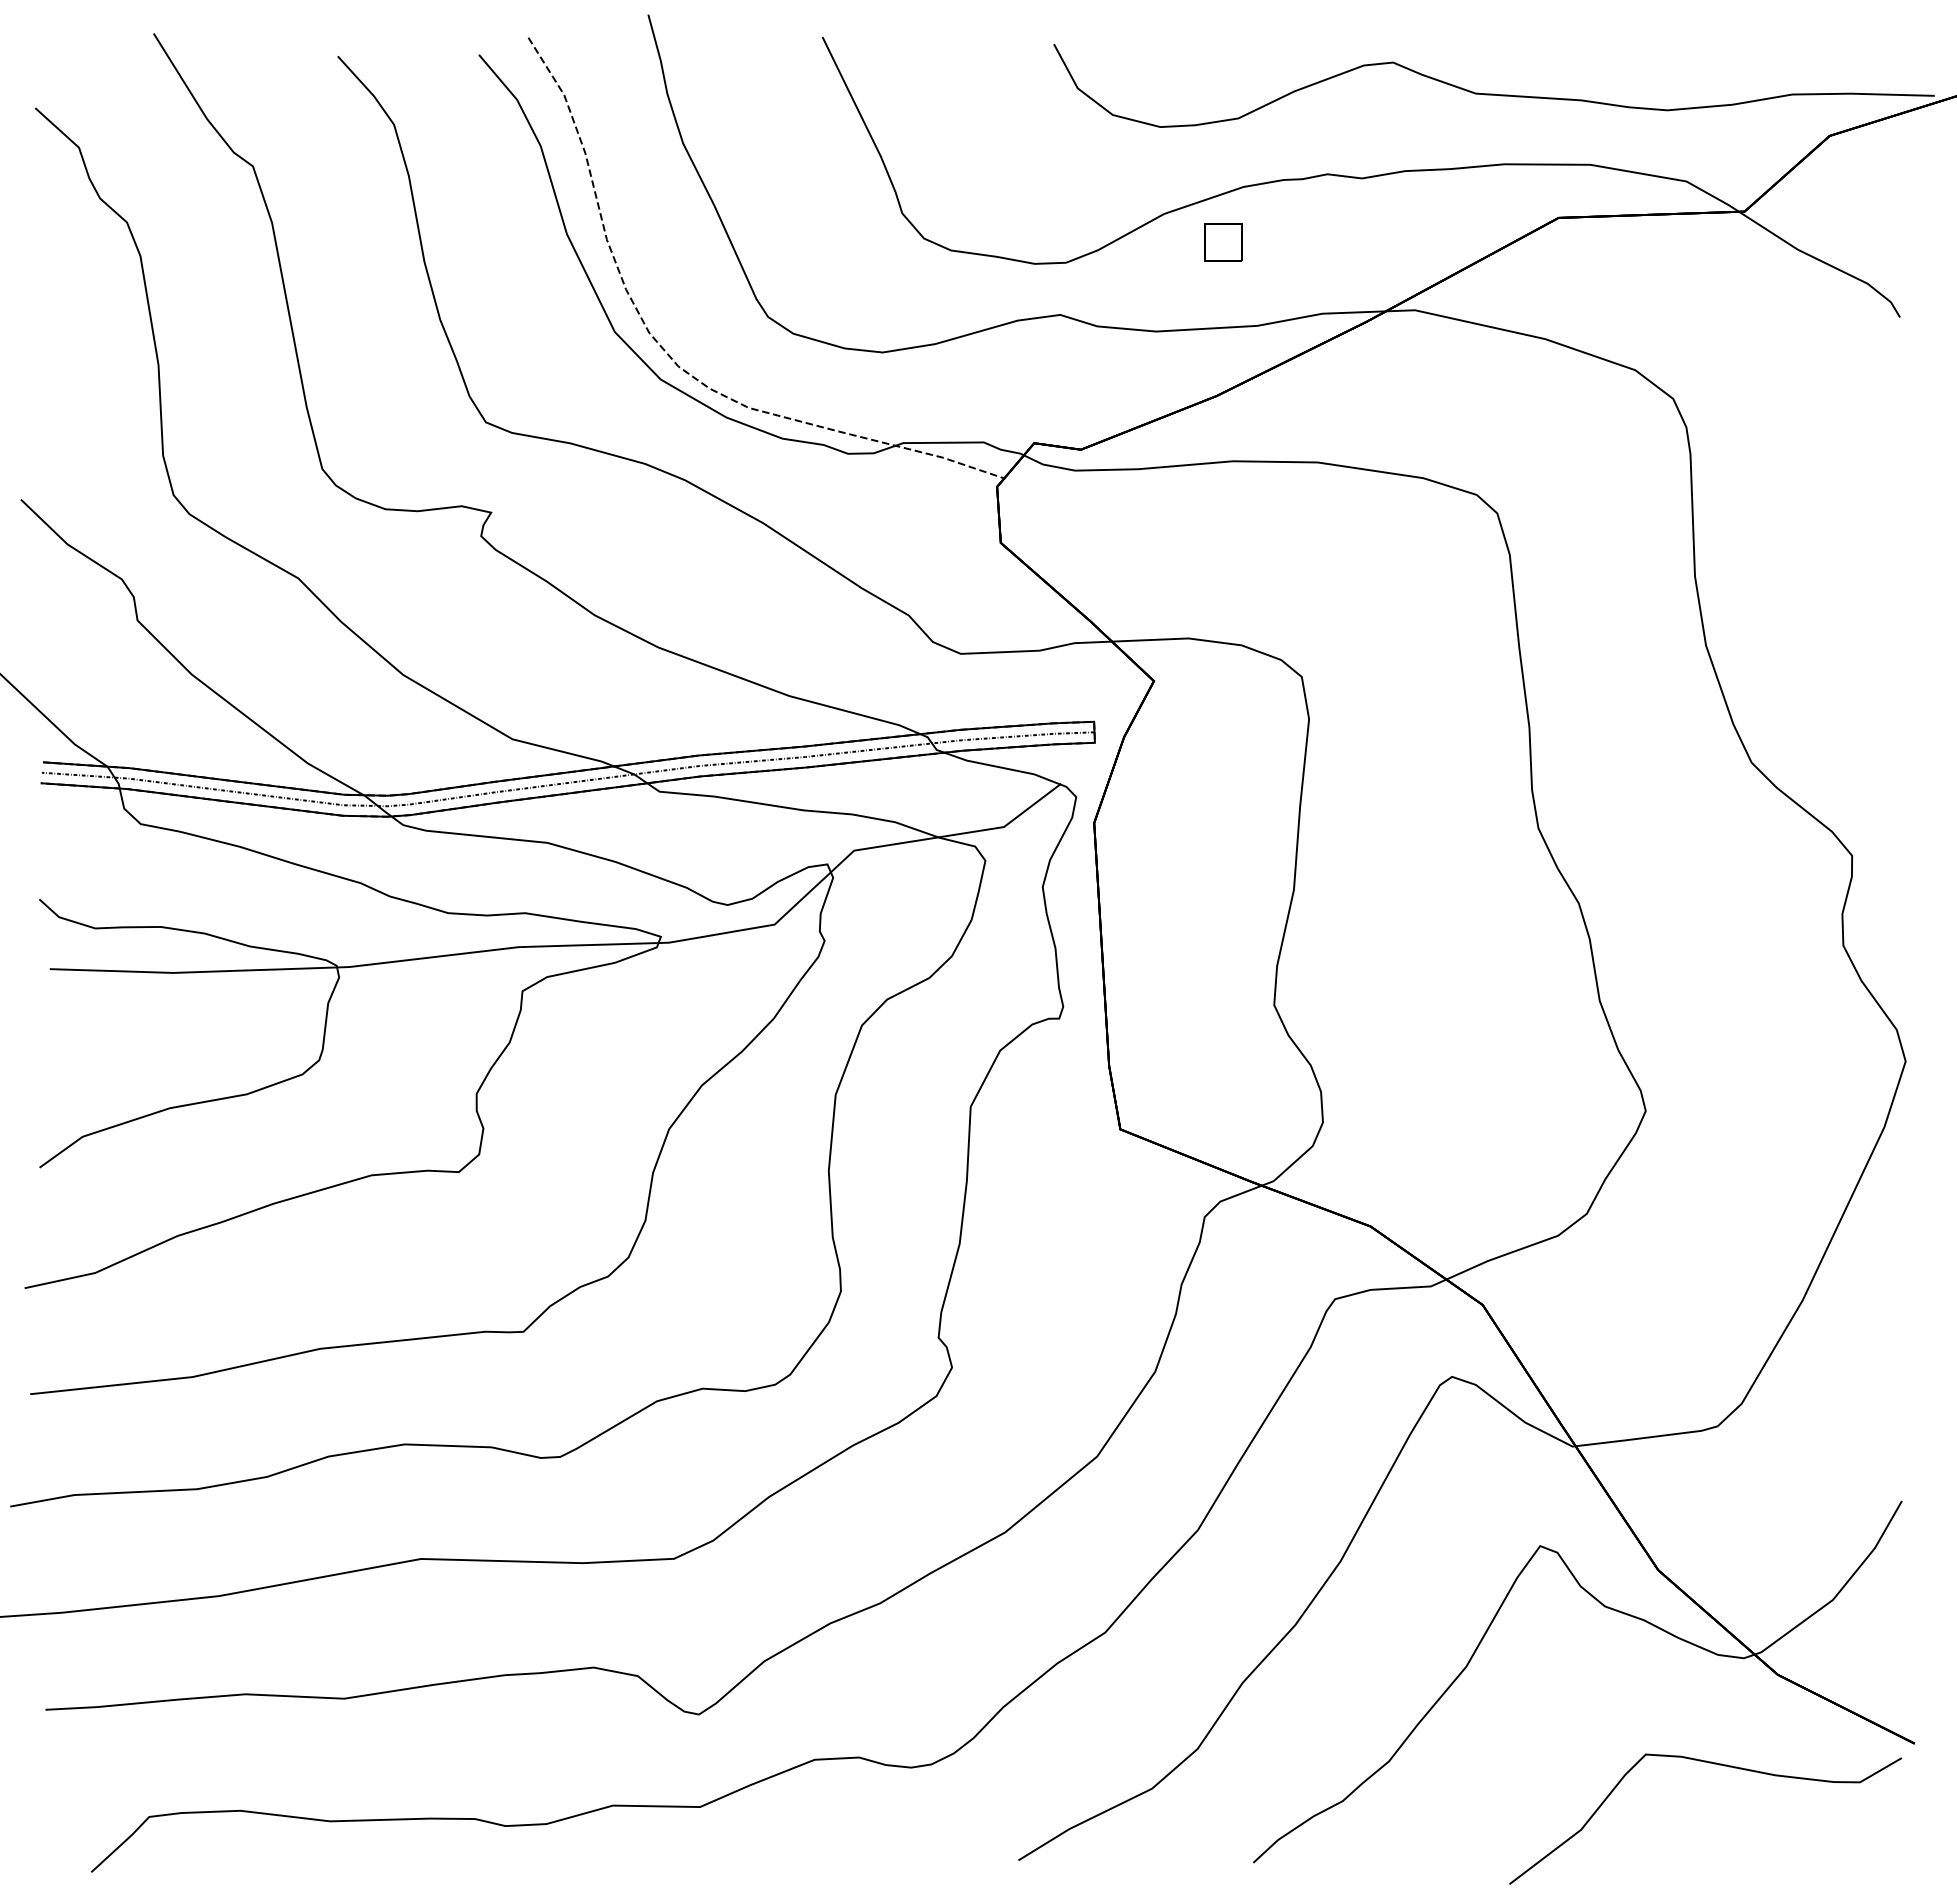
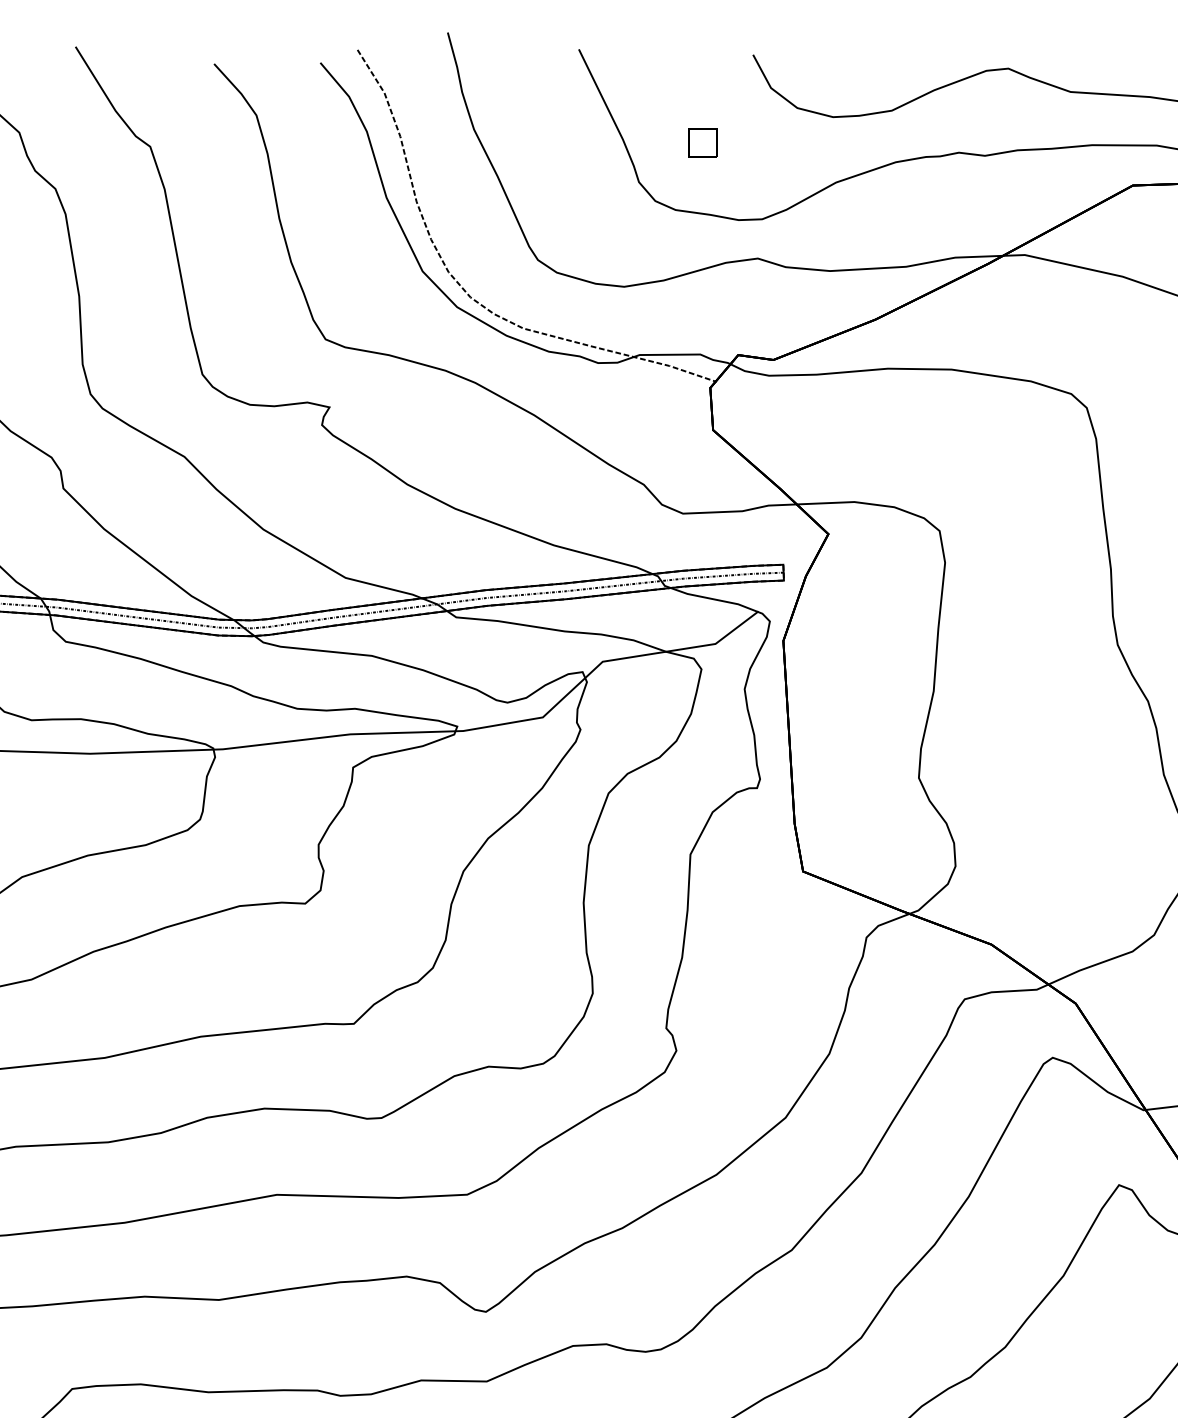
part: (1223, 242) -> (703, 143), moved

